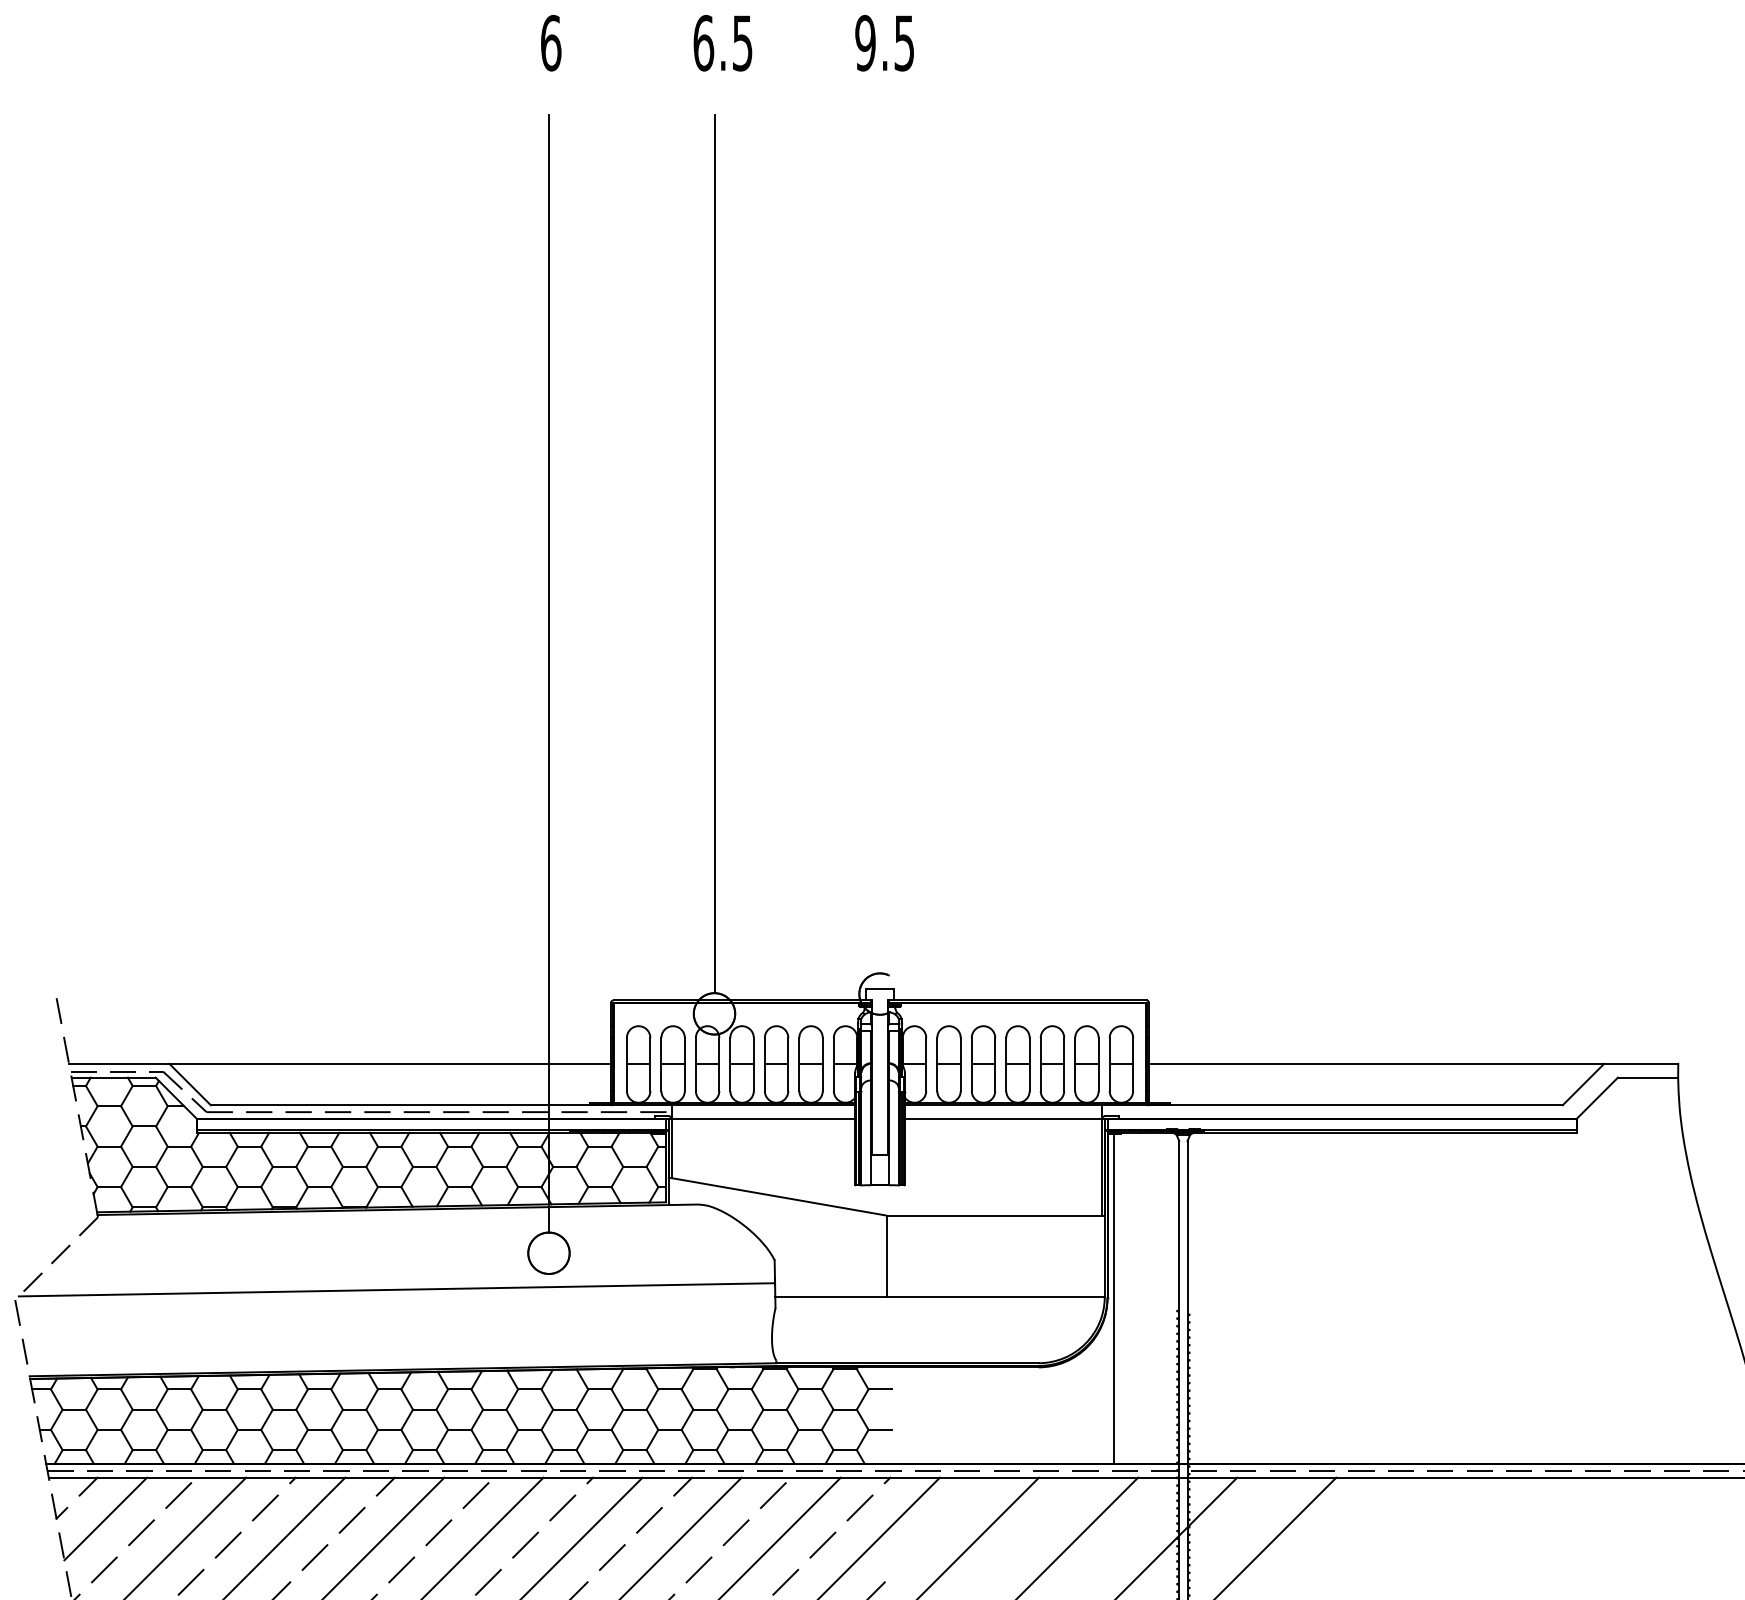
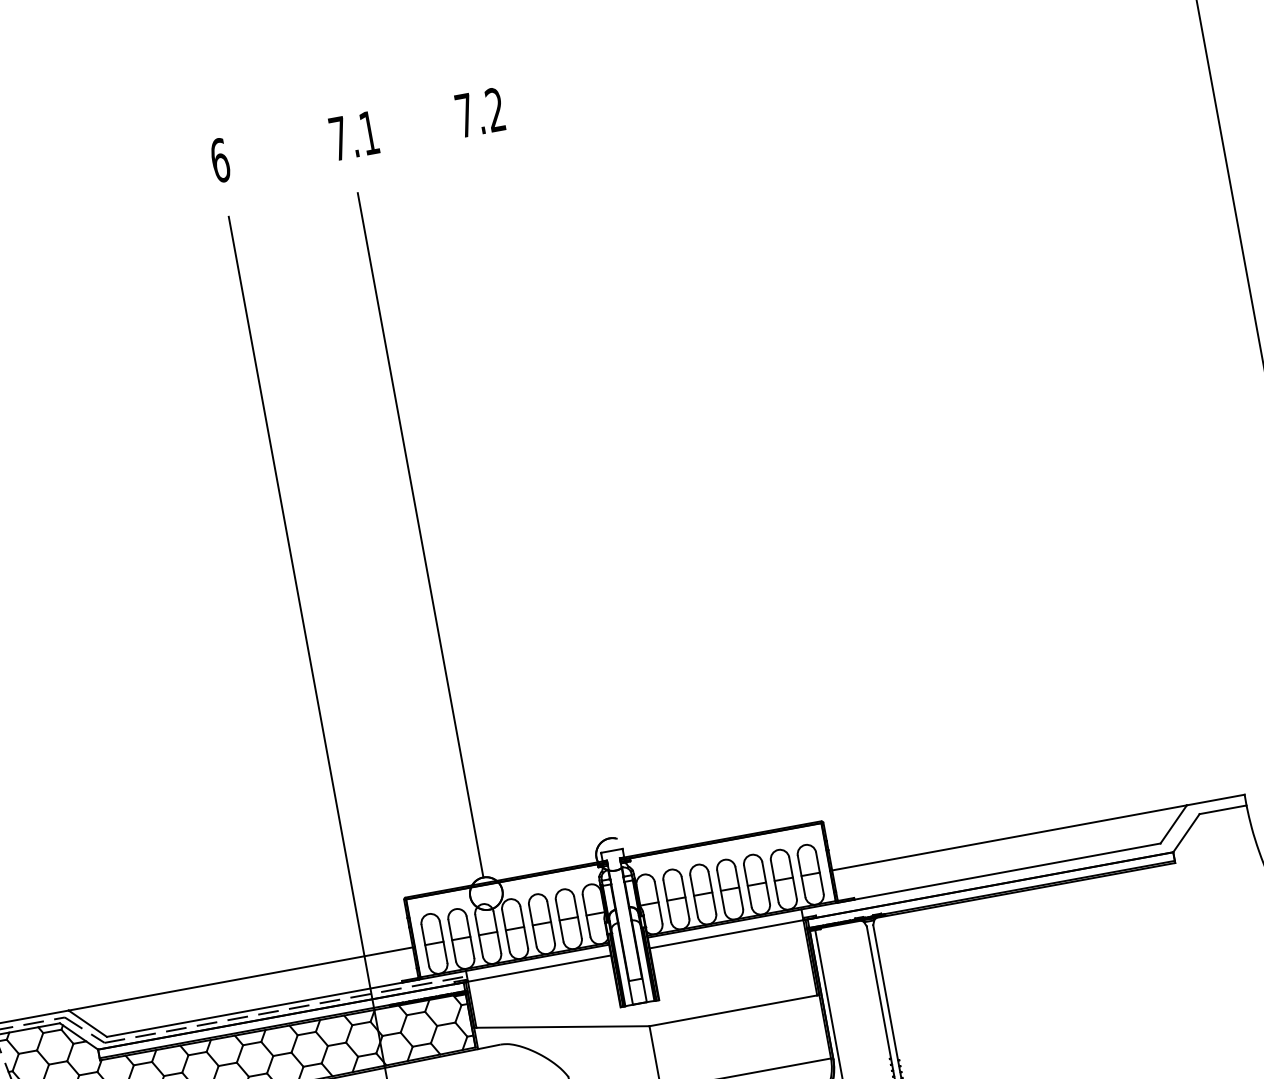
text: (884, 42) -> (479, 112), 9.5 -> 7.2
text: (722, 43) -> (353, 136), 6.5 -> 7.1

